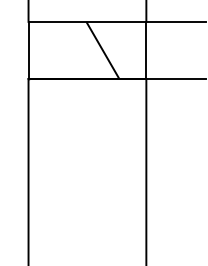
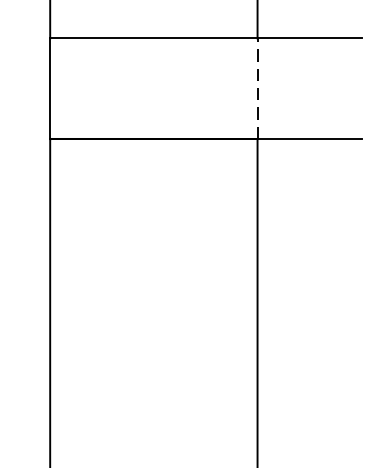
hatch: (102, 49) -> (180, 87), removed
line: (146, 50) -> (257, 88), solid -> dashed

